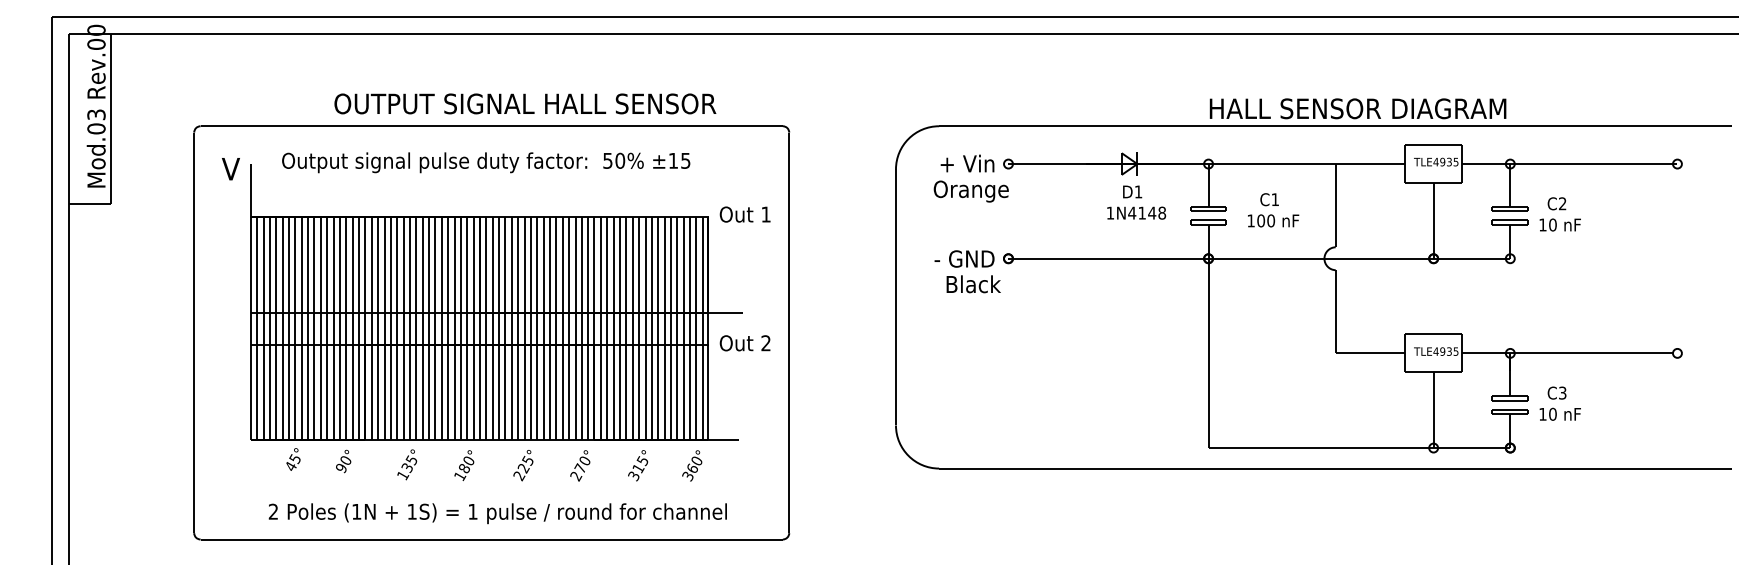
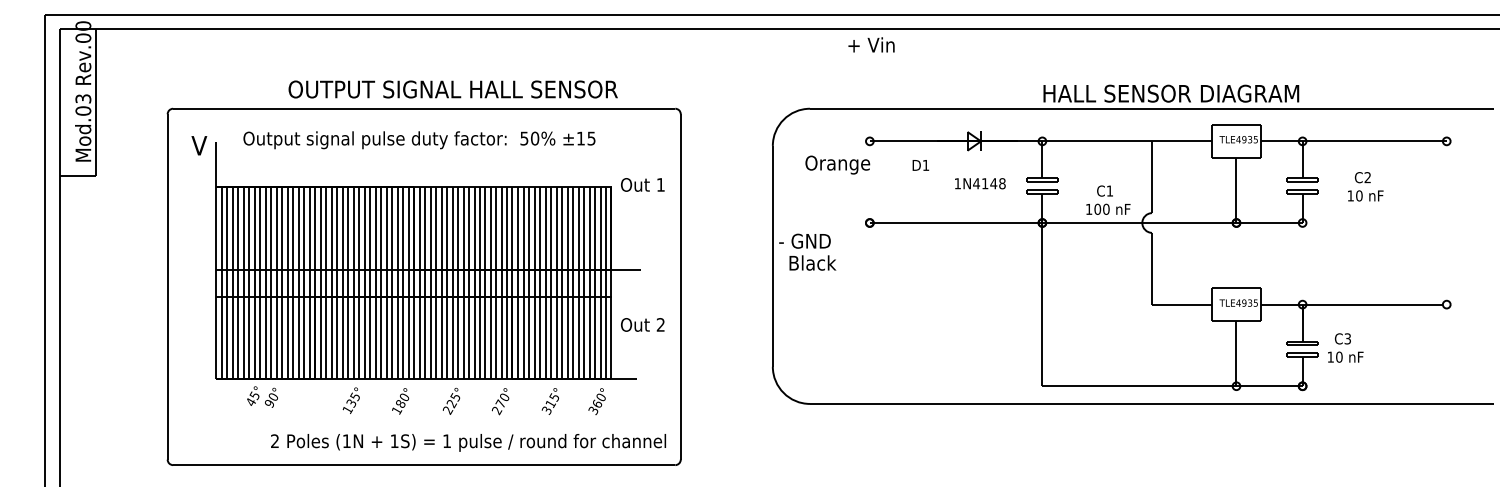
text: (967, 163) -> (871, 44), moved
text: (1132, 192) -> (920, 165), moved
text: (1273, 209) -> (1108, 199), moved
text: (1560, 214) -> (1365, 186), moved
text: (967, 270) -> (807, 251), moved
text: (744, 342) -> (642, 324), moved
text: (343, 461) -> (271, 397), moved
text: (497, 513) -> (468, 442), moved

